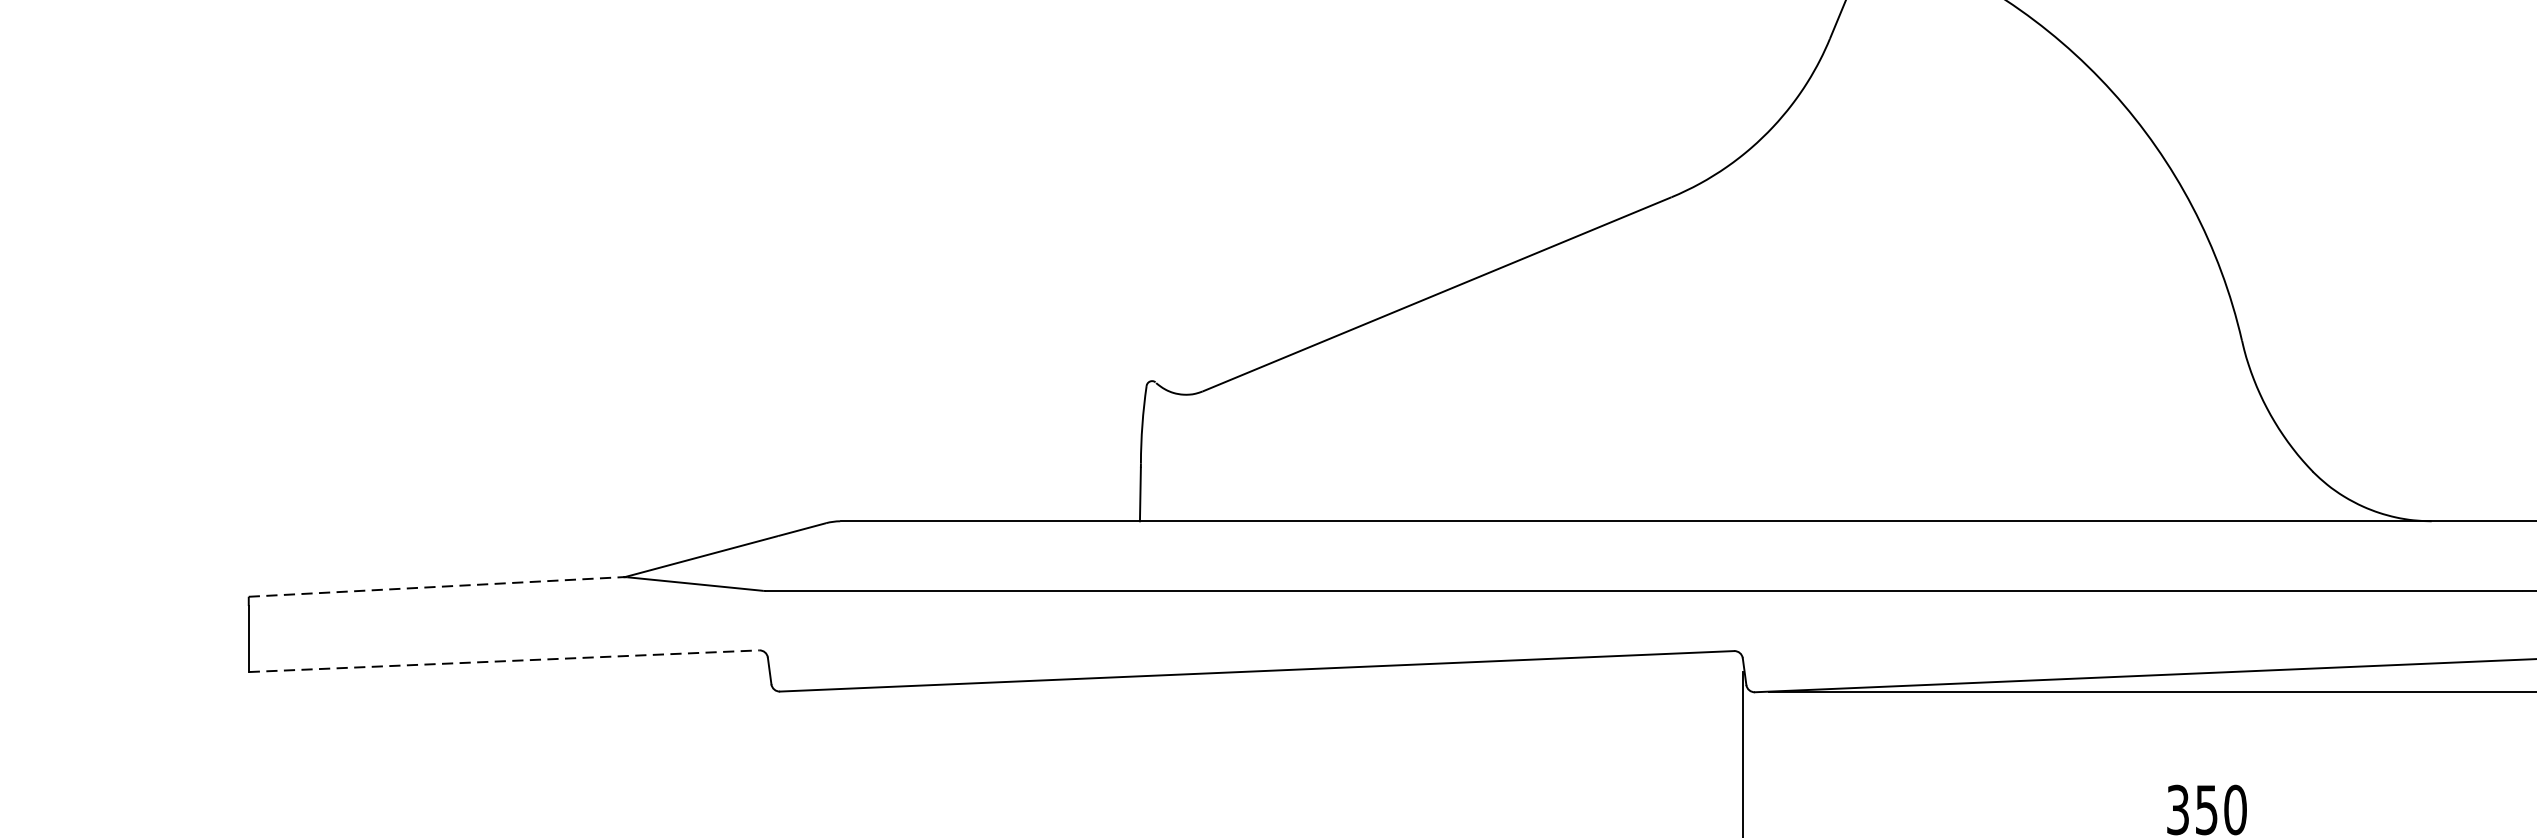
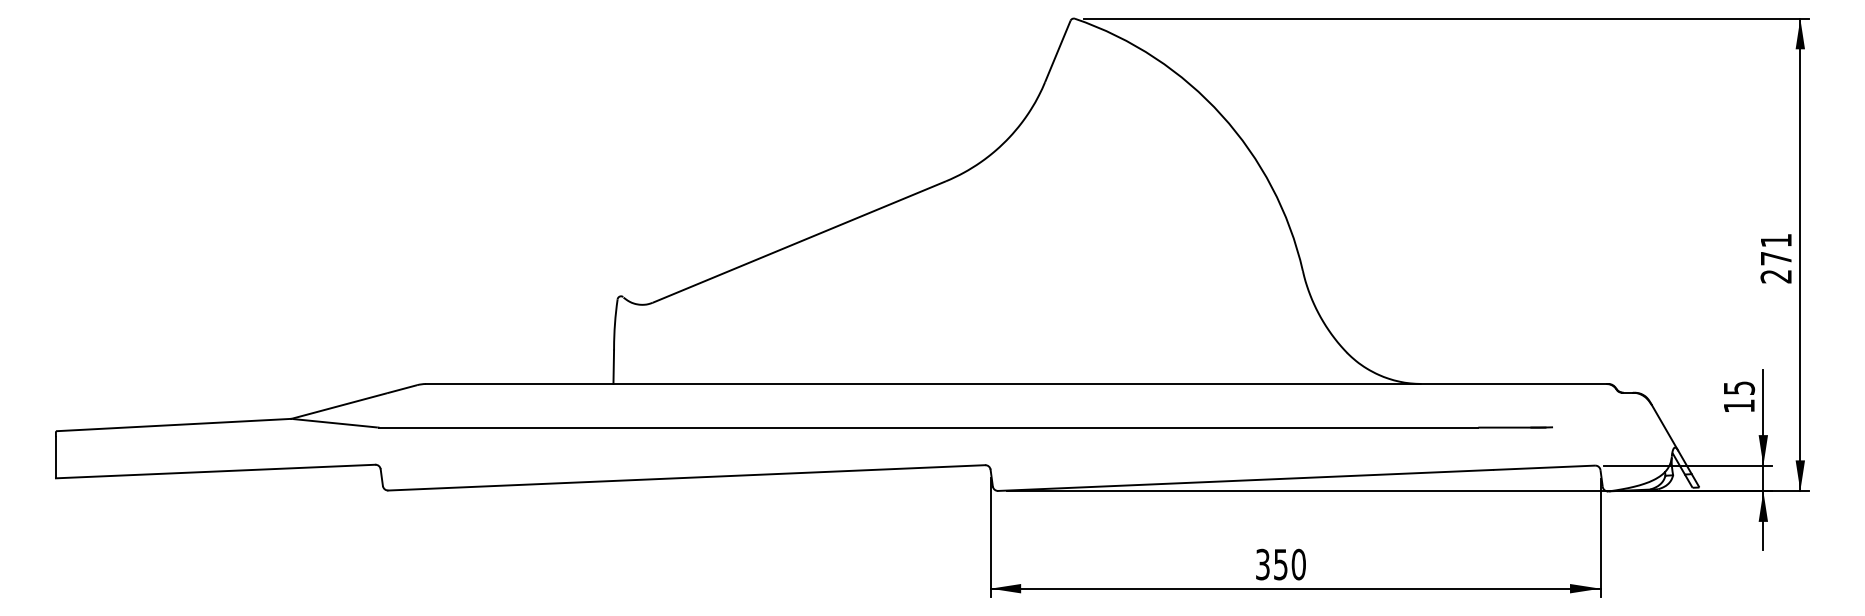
line: (438, 587) -> (174, 425), dashed -> solid
line: (503, 661) -> (215, 471), dashed -> solid

